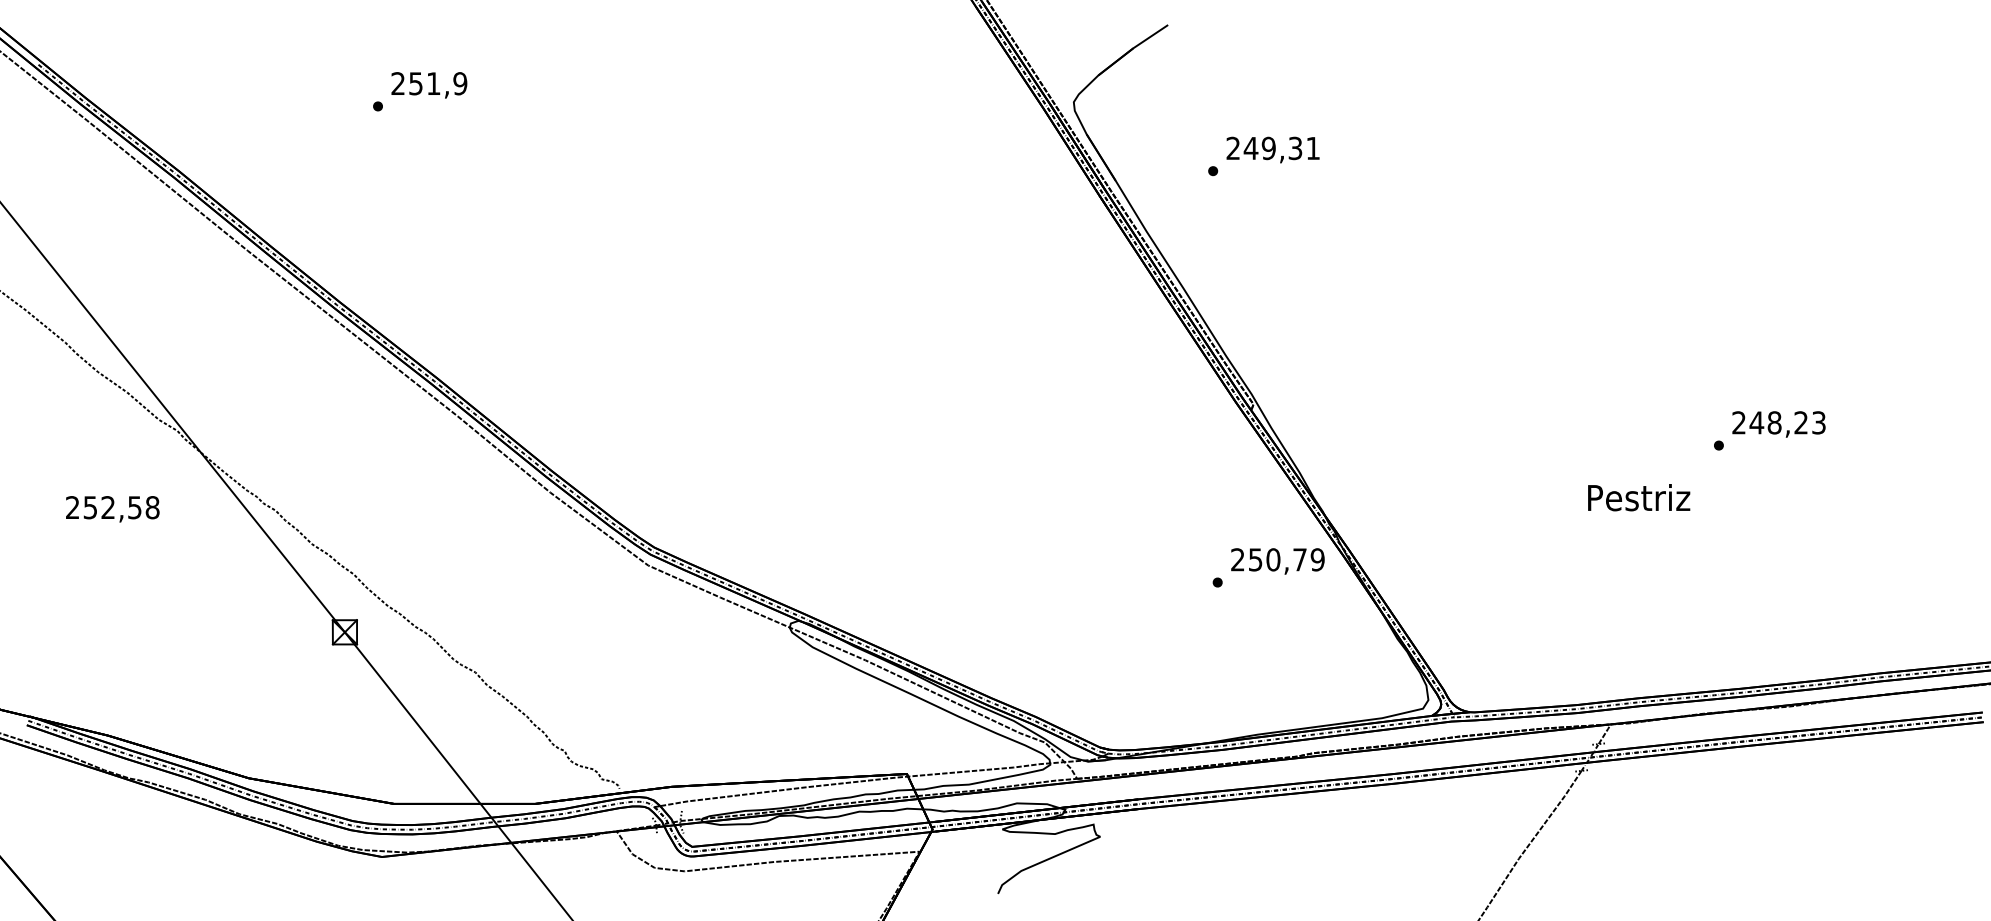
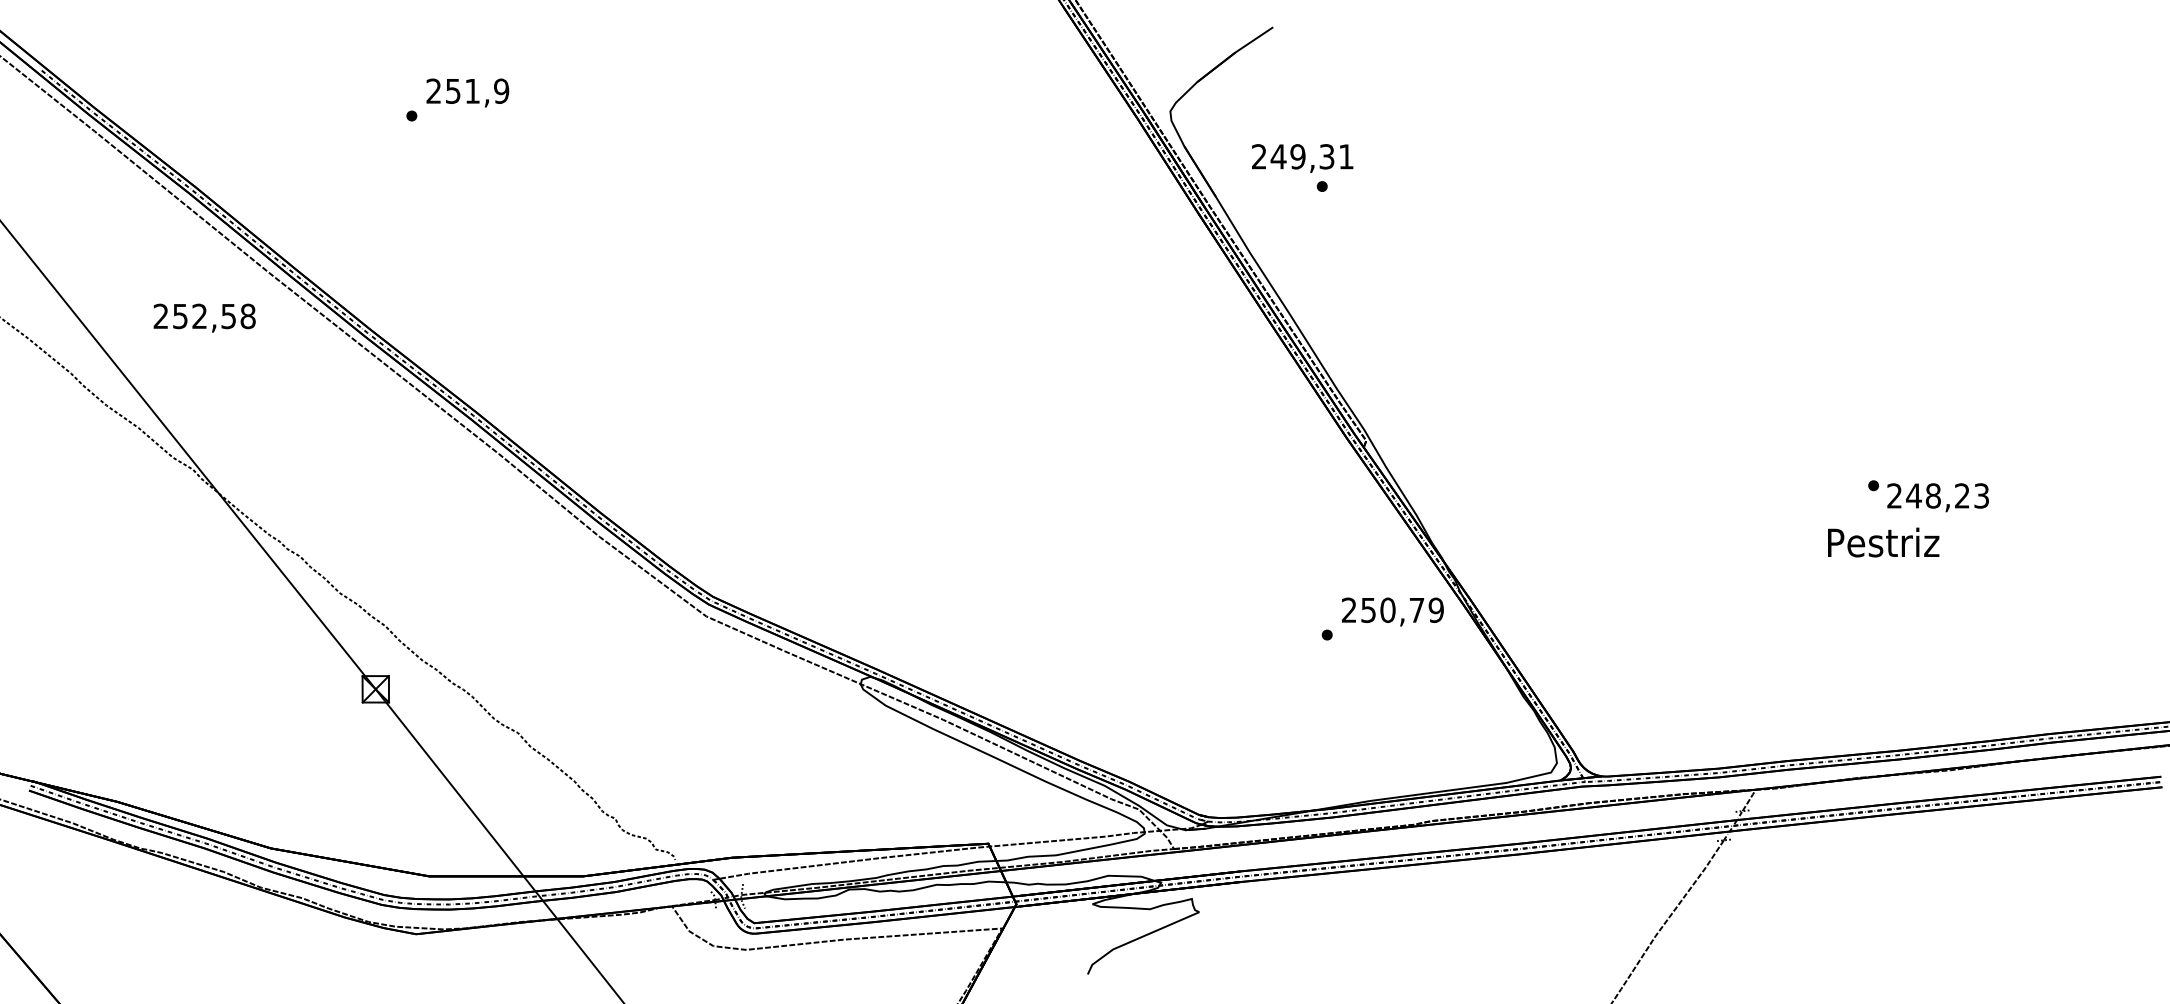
text: (1272, 149) -> (1302, 158), moved
text: (1778, 424) -> (1937, 497), moved
text: (1638, 497) -> (1883, 542), moved
text: (112, 508) -> (204, 317), moved

